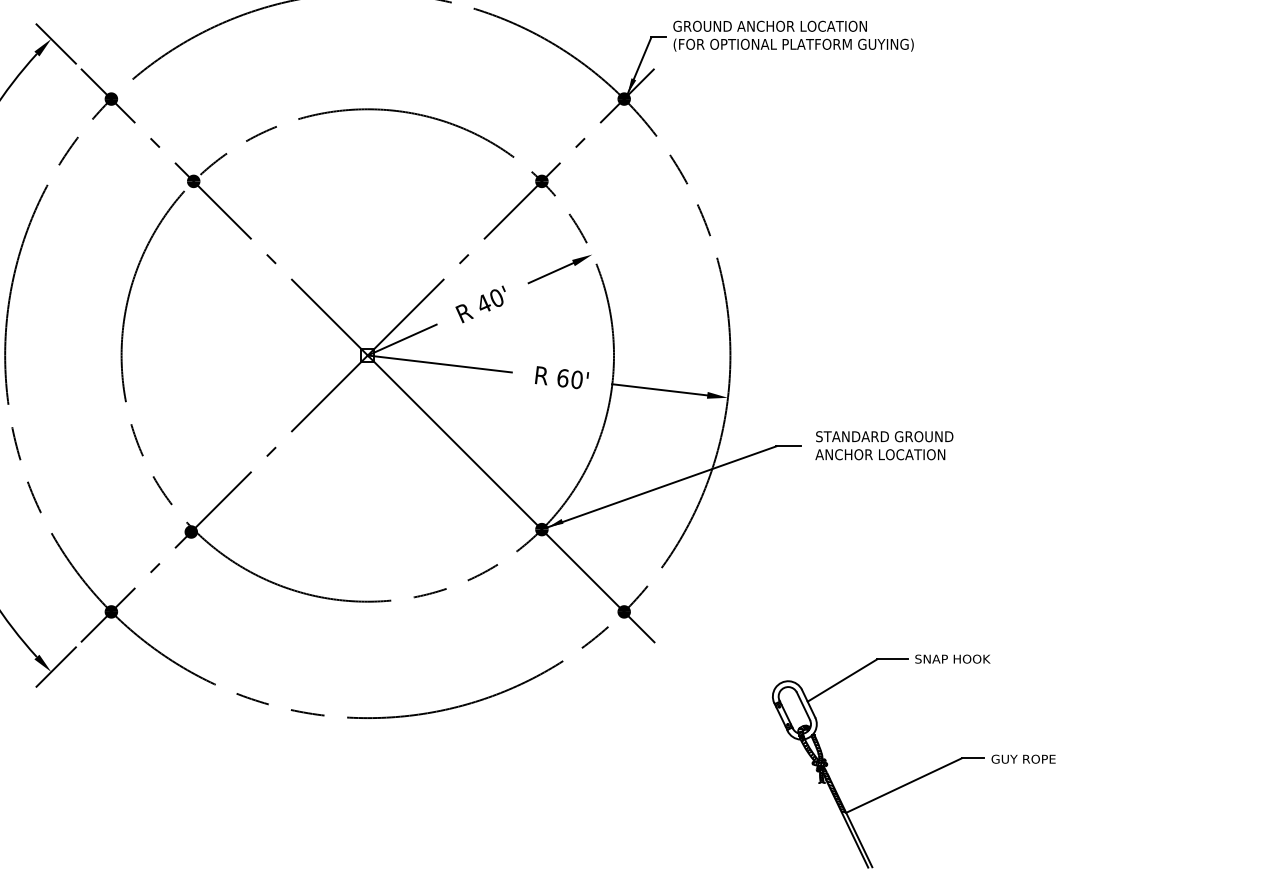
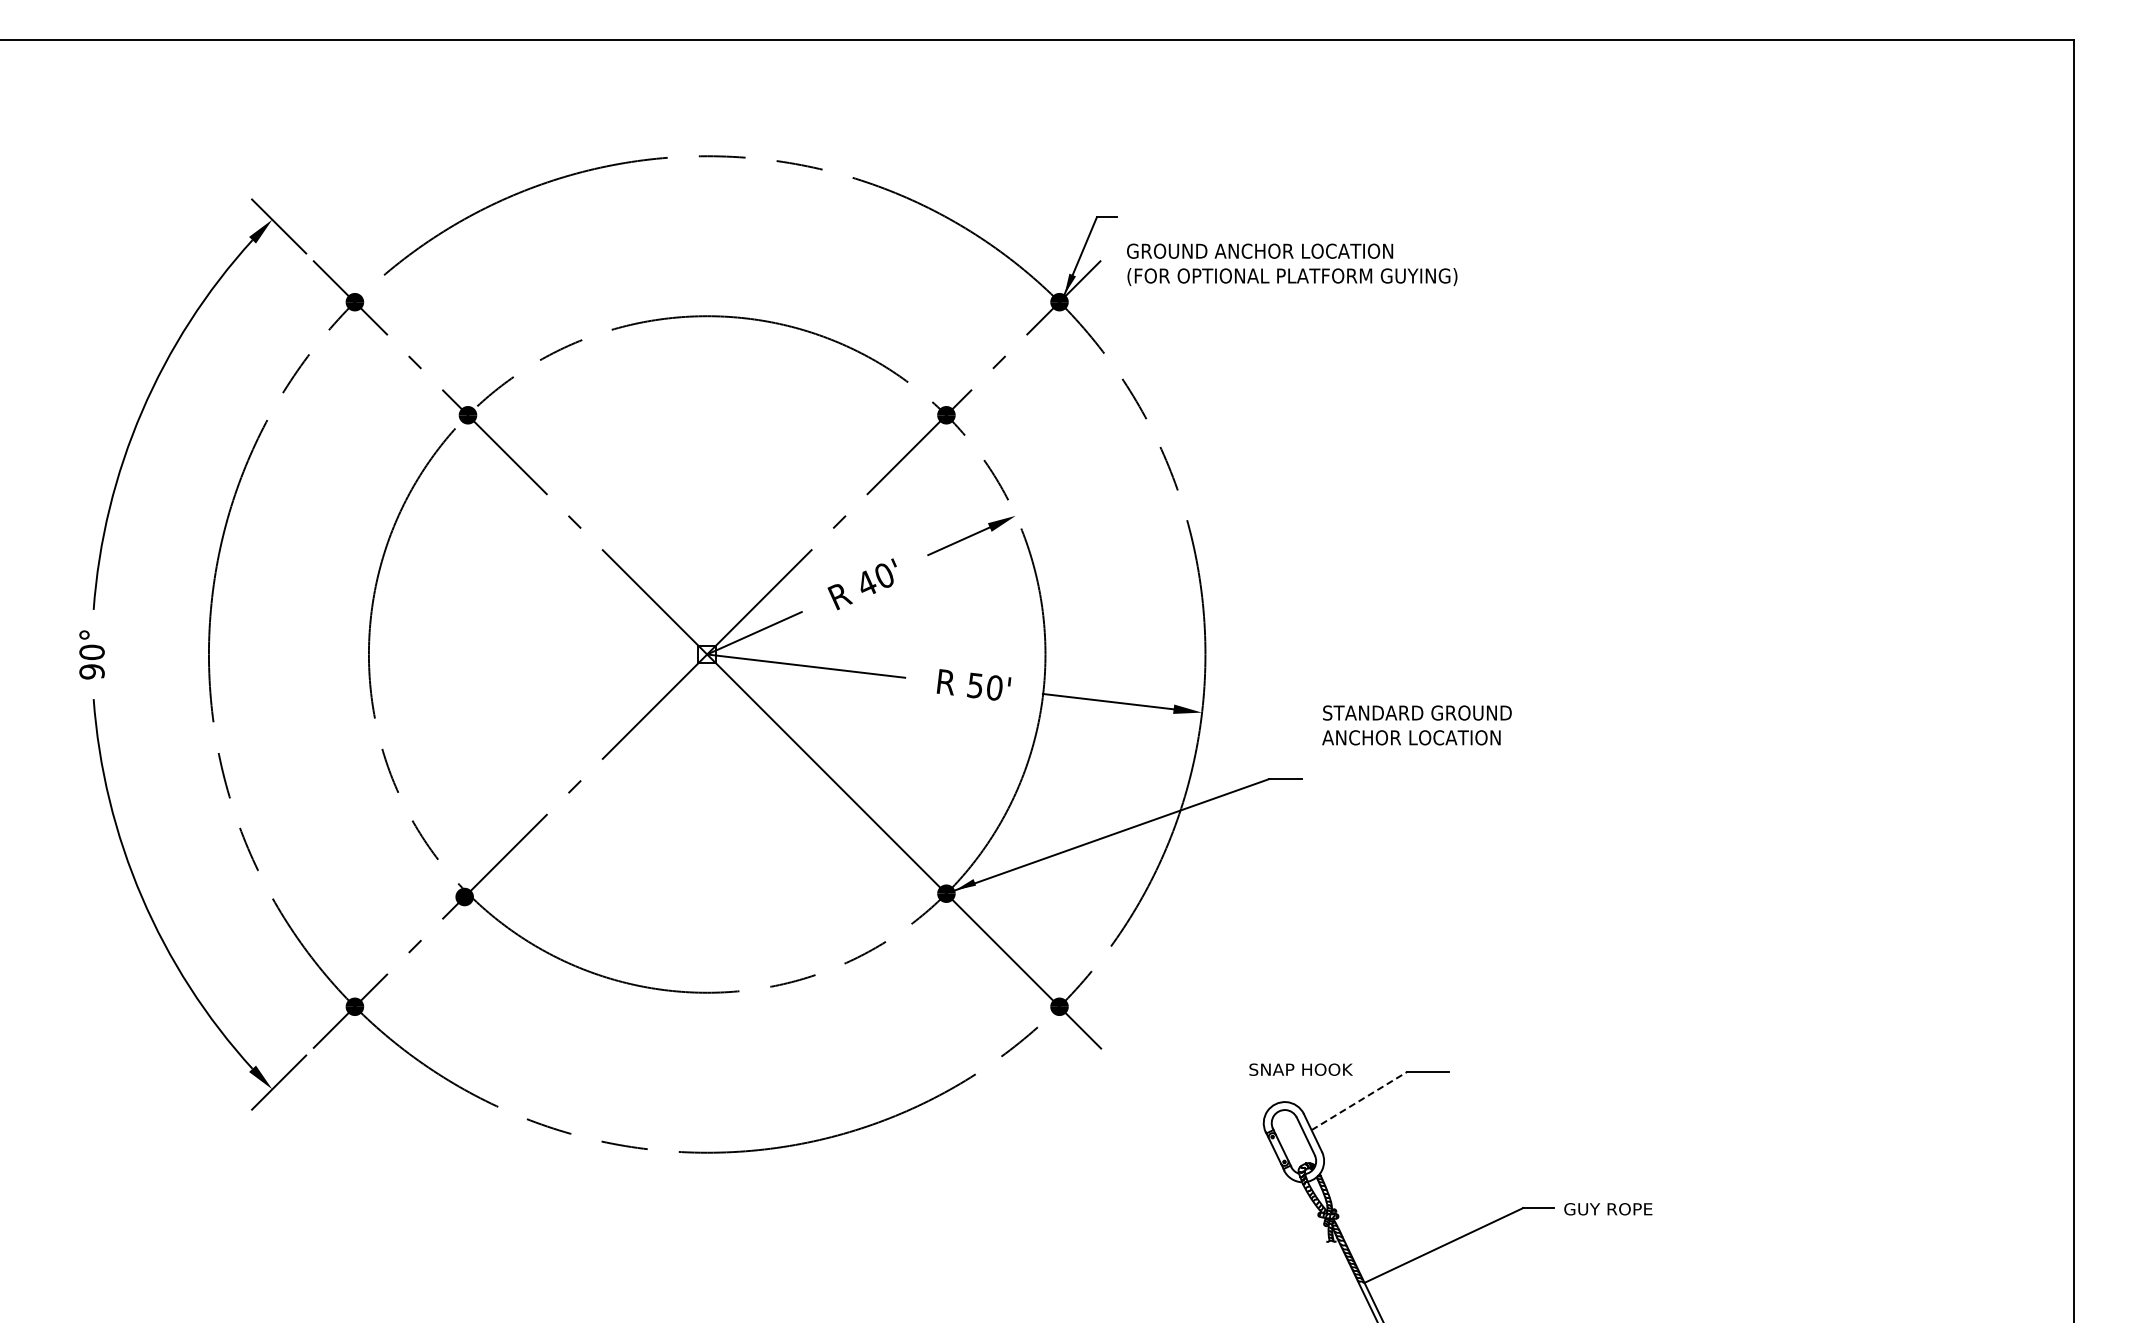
text: (793, 36) -> (1292, 264), moved
text: (563, 378) -> (975, 685), 60' -> 50'
text: (884, 445) -> (1416, 725), moved
text: (952, 659) -> (1300, 1069), moved
line: (842, 680) -> (1359, 1100), solid -> dashed

